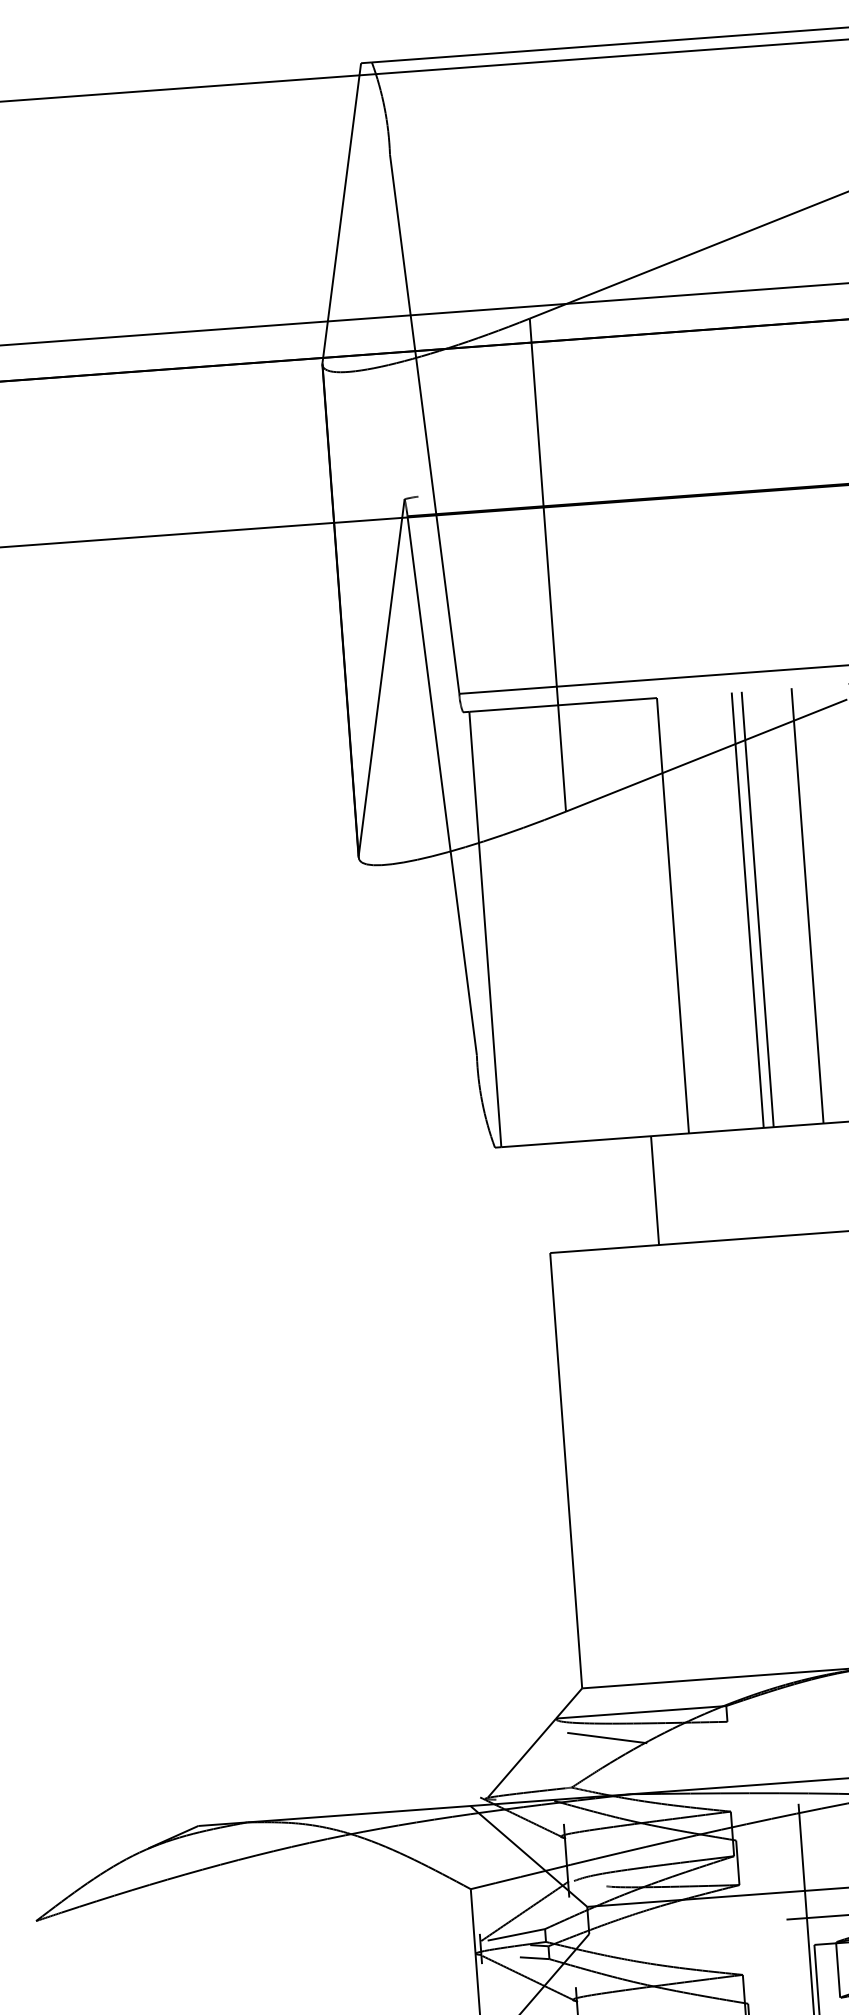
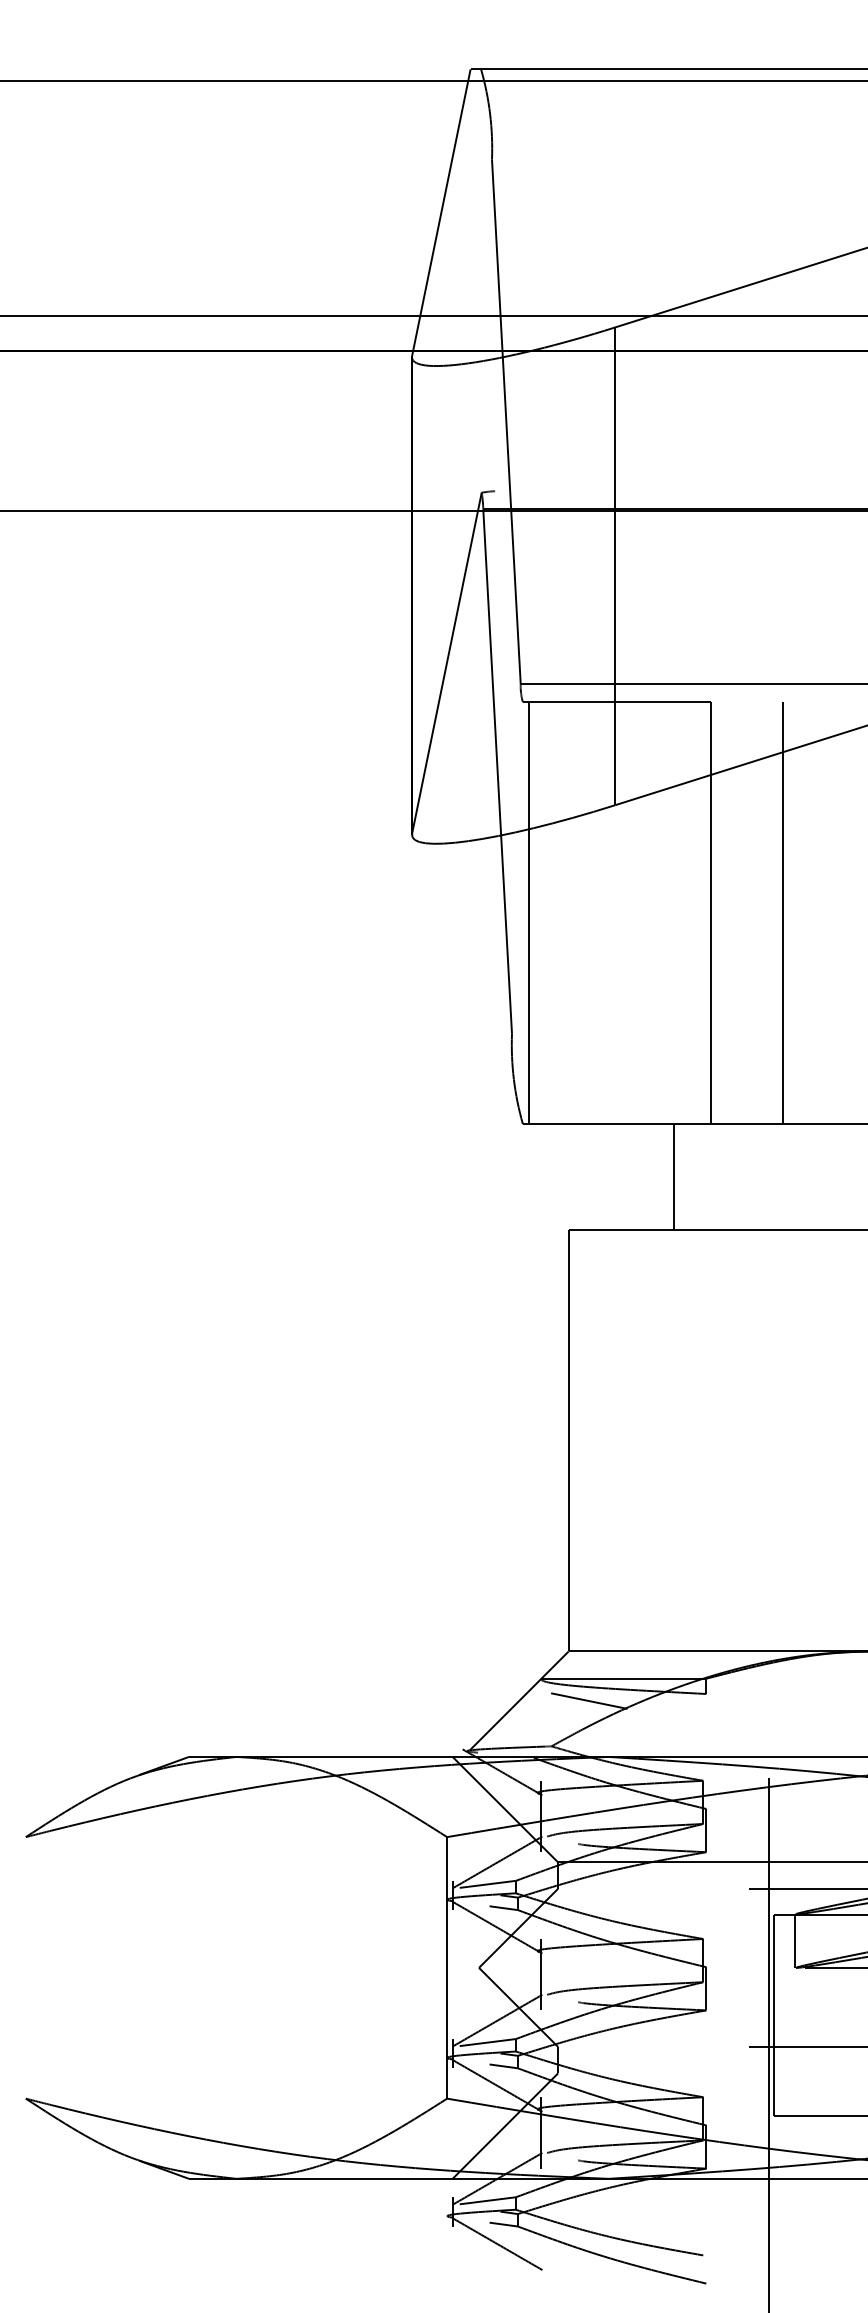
line: (807, 906) -> (841, 913), removed
line: (758, 909) -> (793, 913), removed

